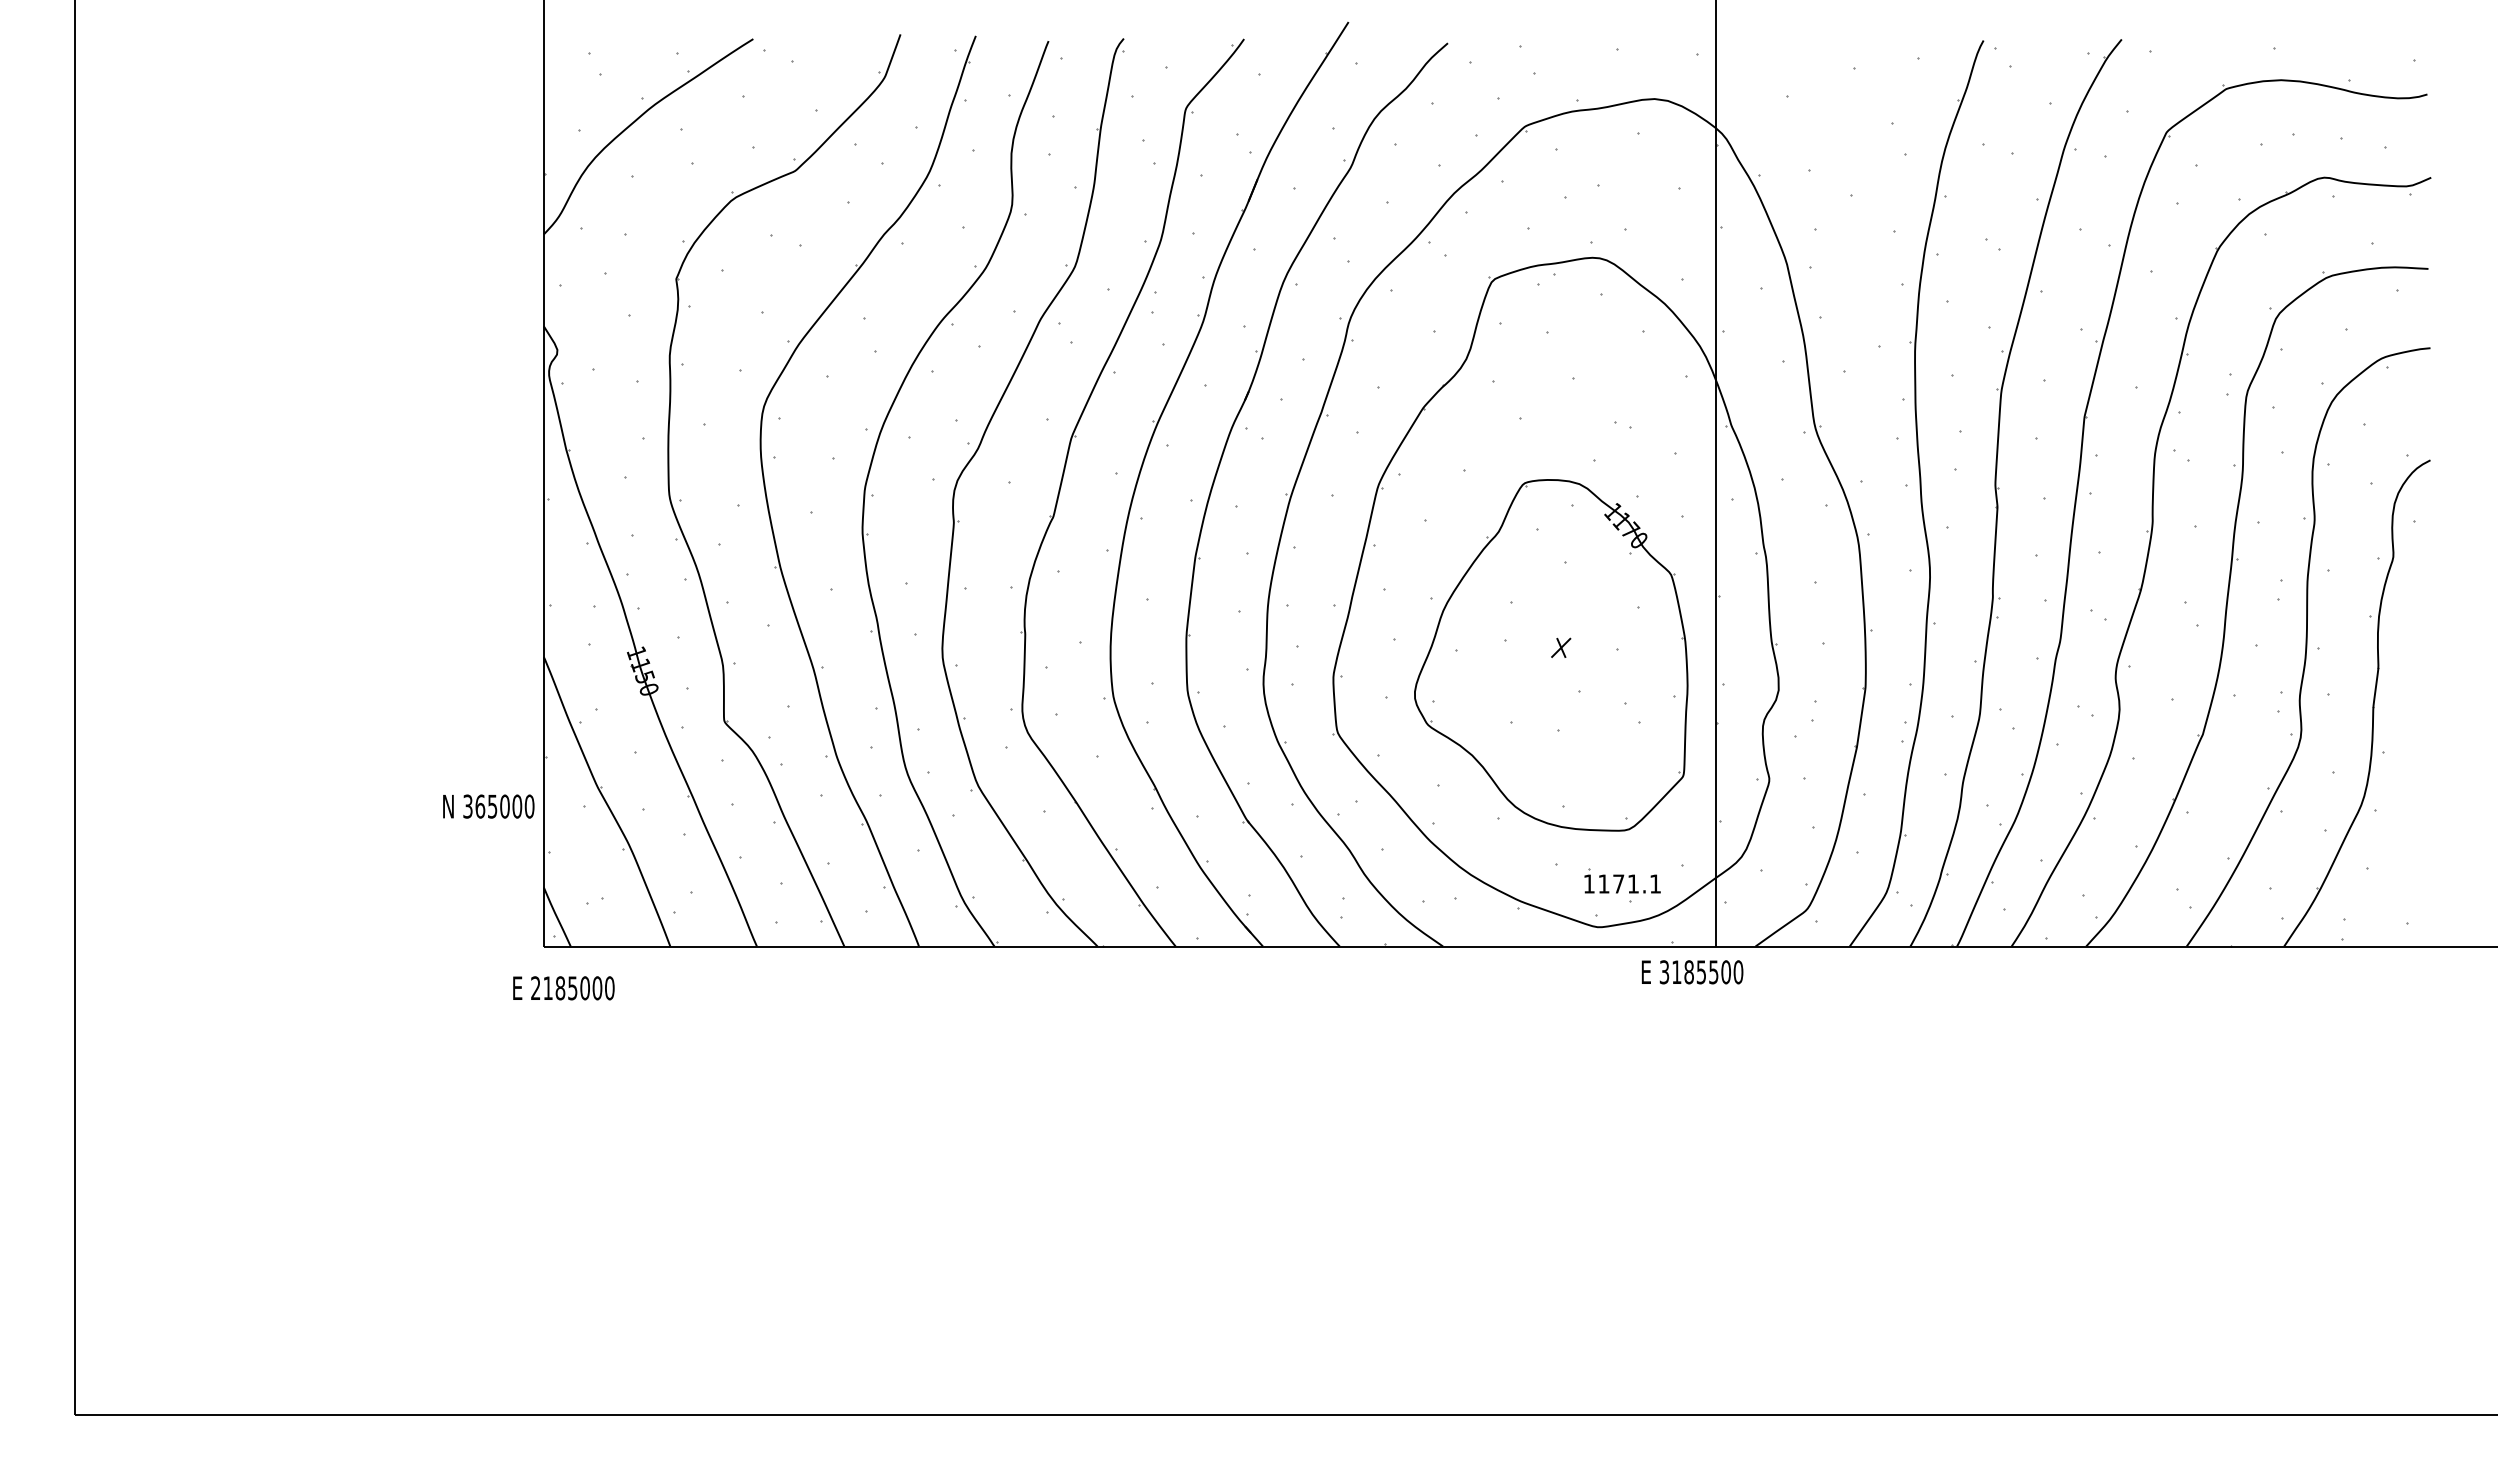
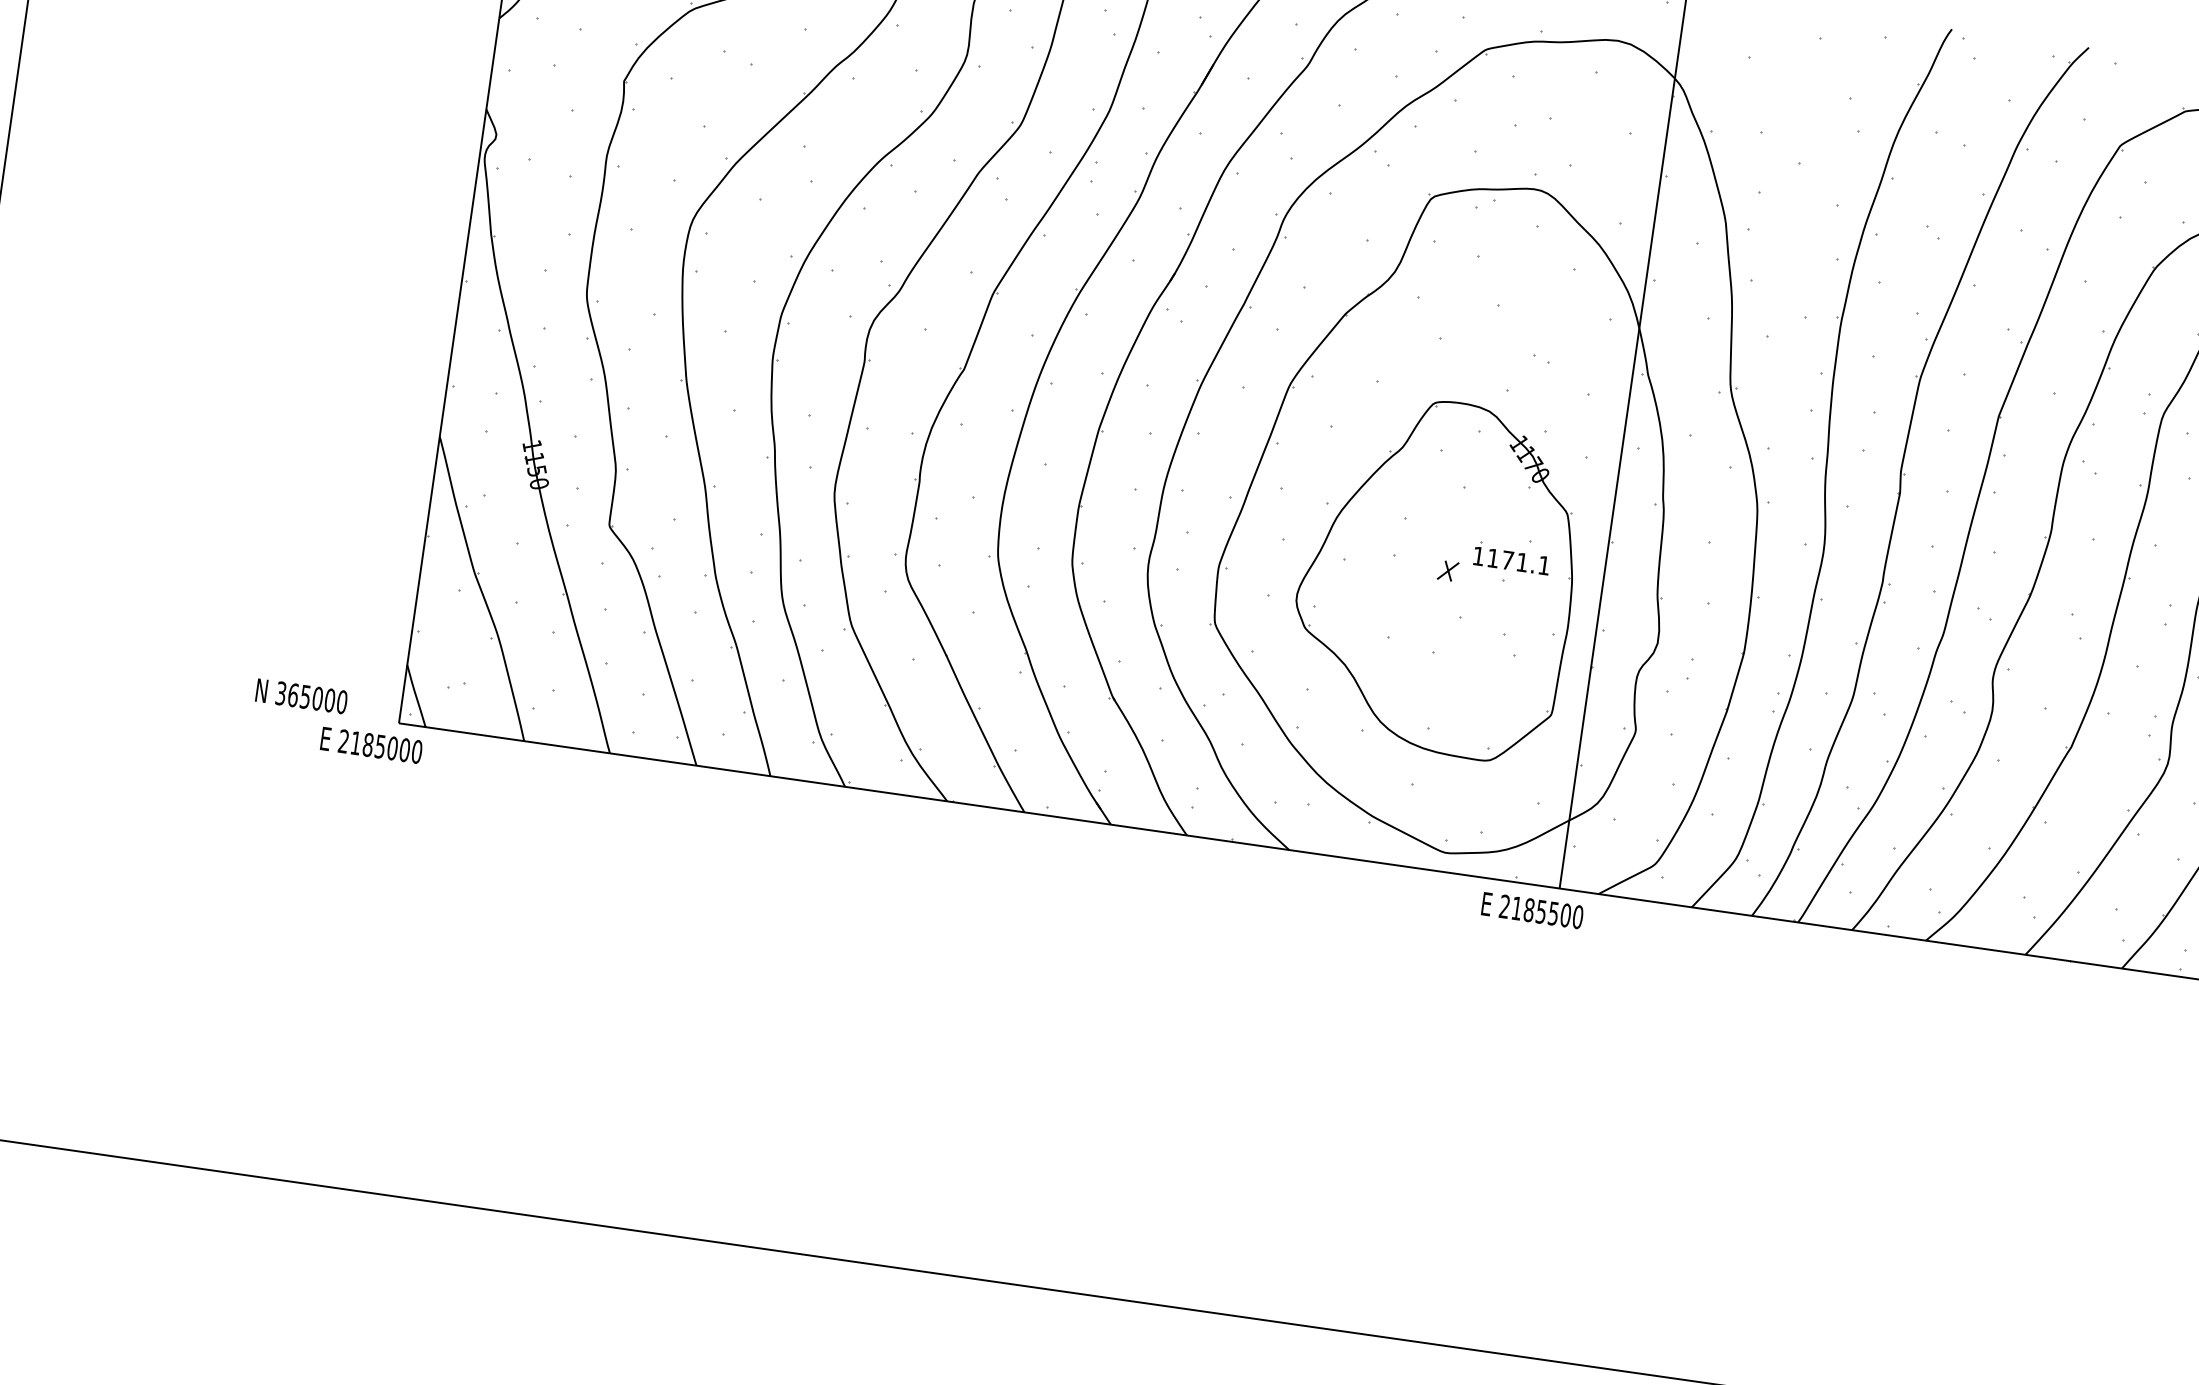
text: (488, 806) -> (301, 696), moved
part: (1622, 880) -> (1512, 557), moved
text: (1664, 972) -> (1504, 906), 3185500 -> 2185500
text: (563, 988) -> (371, 745), moved

